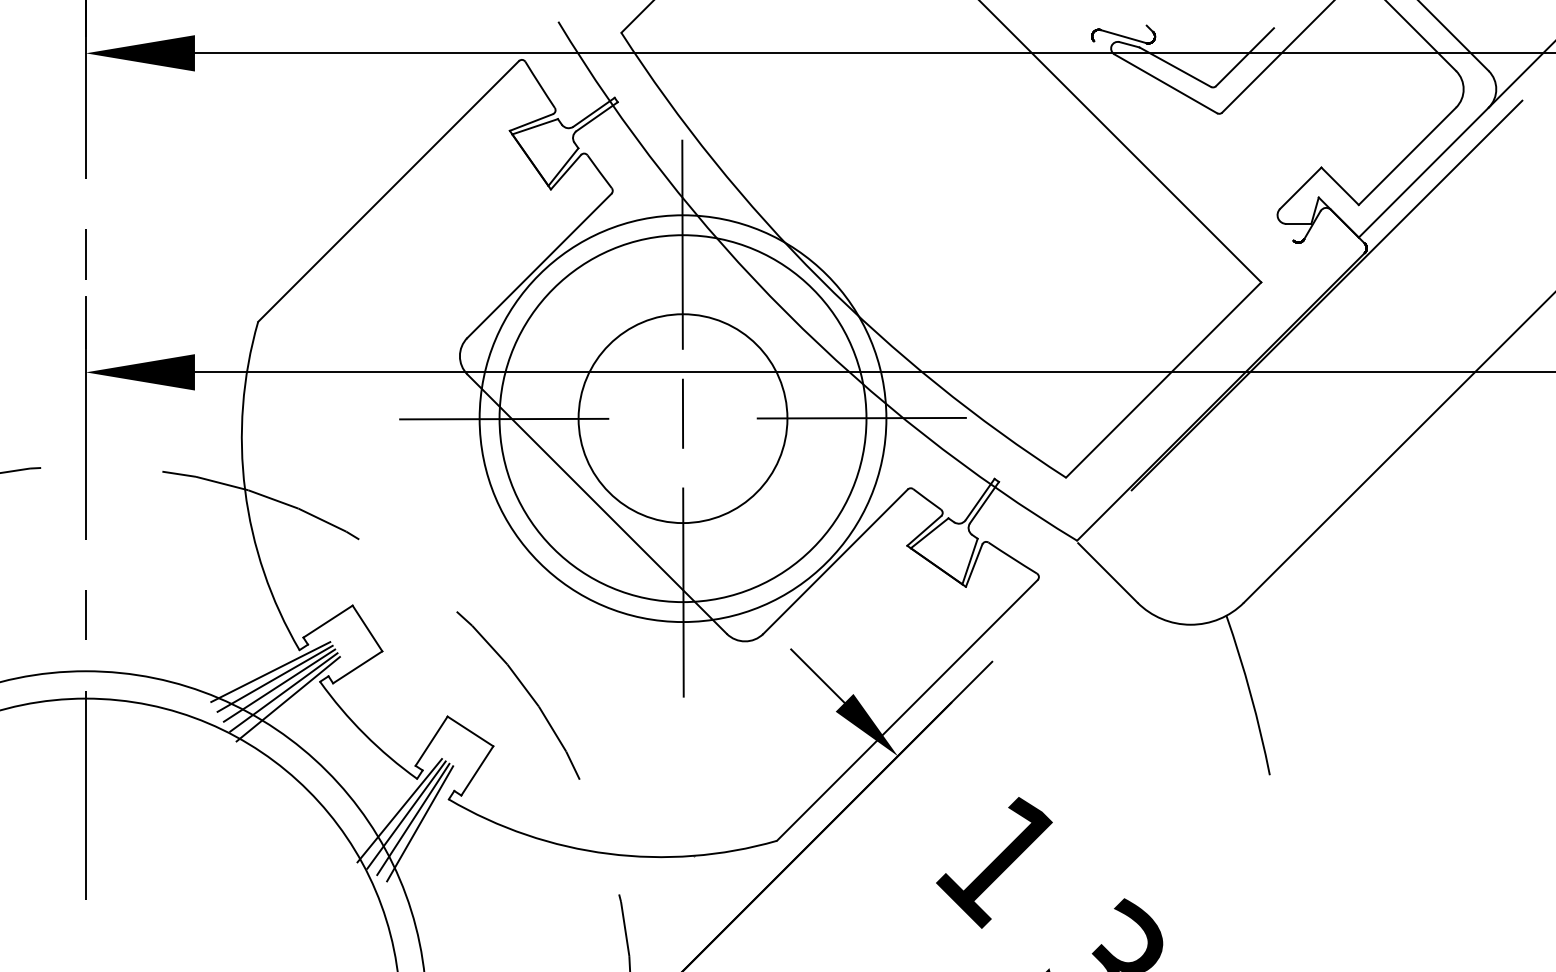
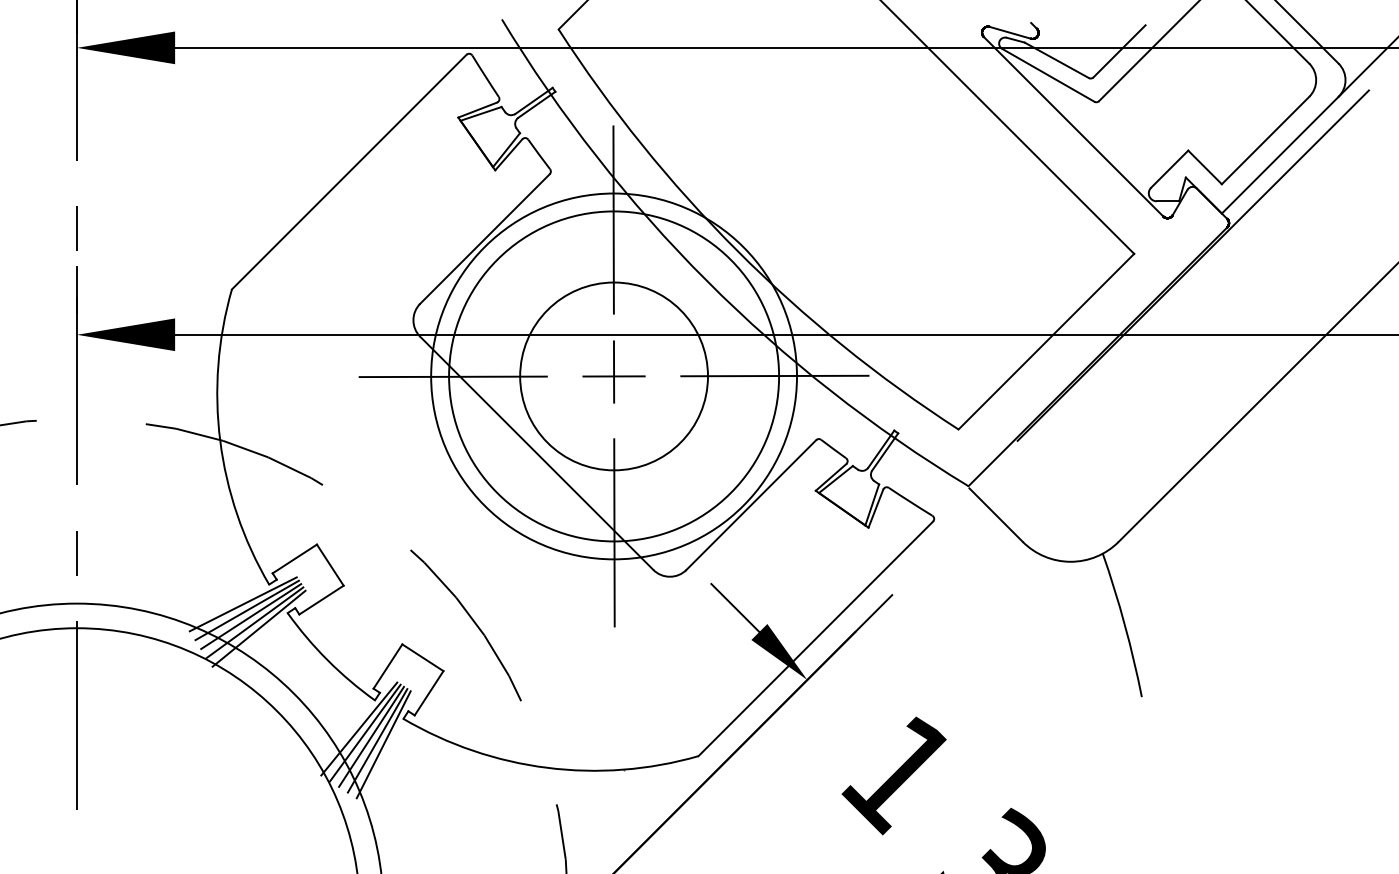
line: (1193, 140) -> (1073, 126), added
line: (682, 418) -> (613, 376), added
line: (426, 827) -> (383, 744), added

